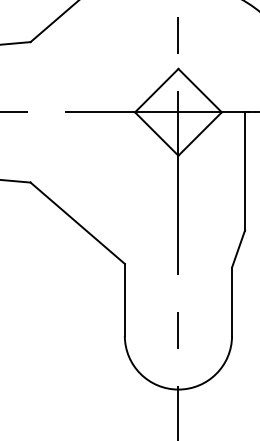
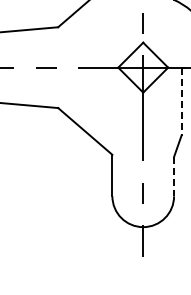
line: (244, 172) -> (181, 102), solid -> dashed
line: (232, 301) -> (174, 176), solid -> dashed

